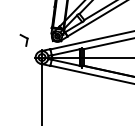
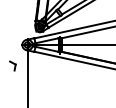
part: (23, 39) -> (12, 65), moved

